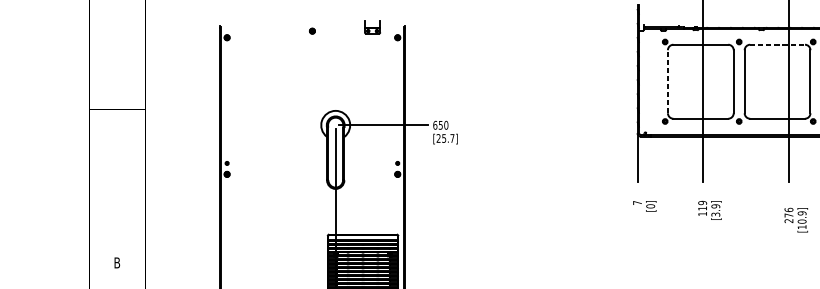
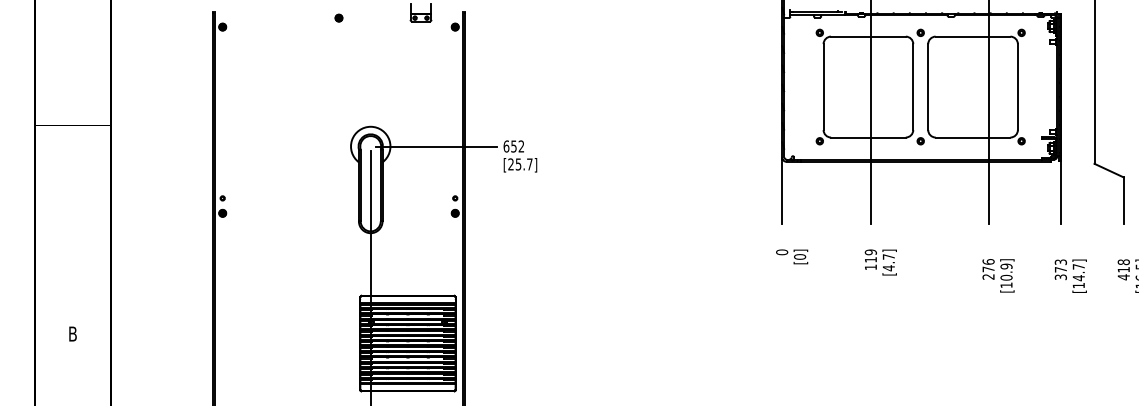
line: (777, 44) -> (973, 36), dashed -> solid
line: (667, 82) -> (823, 87), dashed -> solid
text: (446, 125) -> (521, 146), 650 -> 652
text: (637, 203) -> (782, 252), 7 -> 0
text: (715, 210) -> (888, 262), [3.9] -> [4.7]

